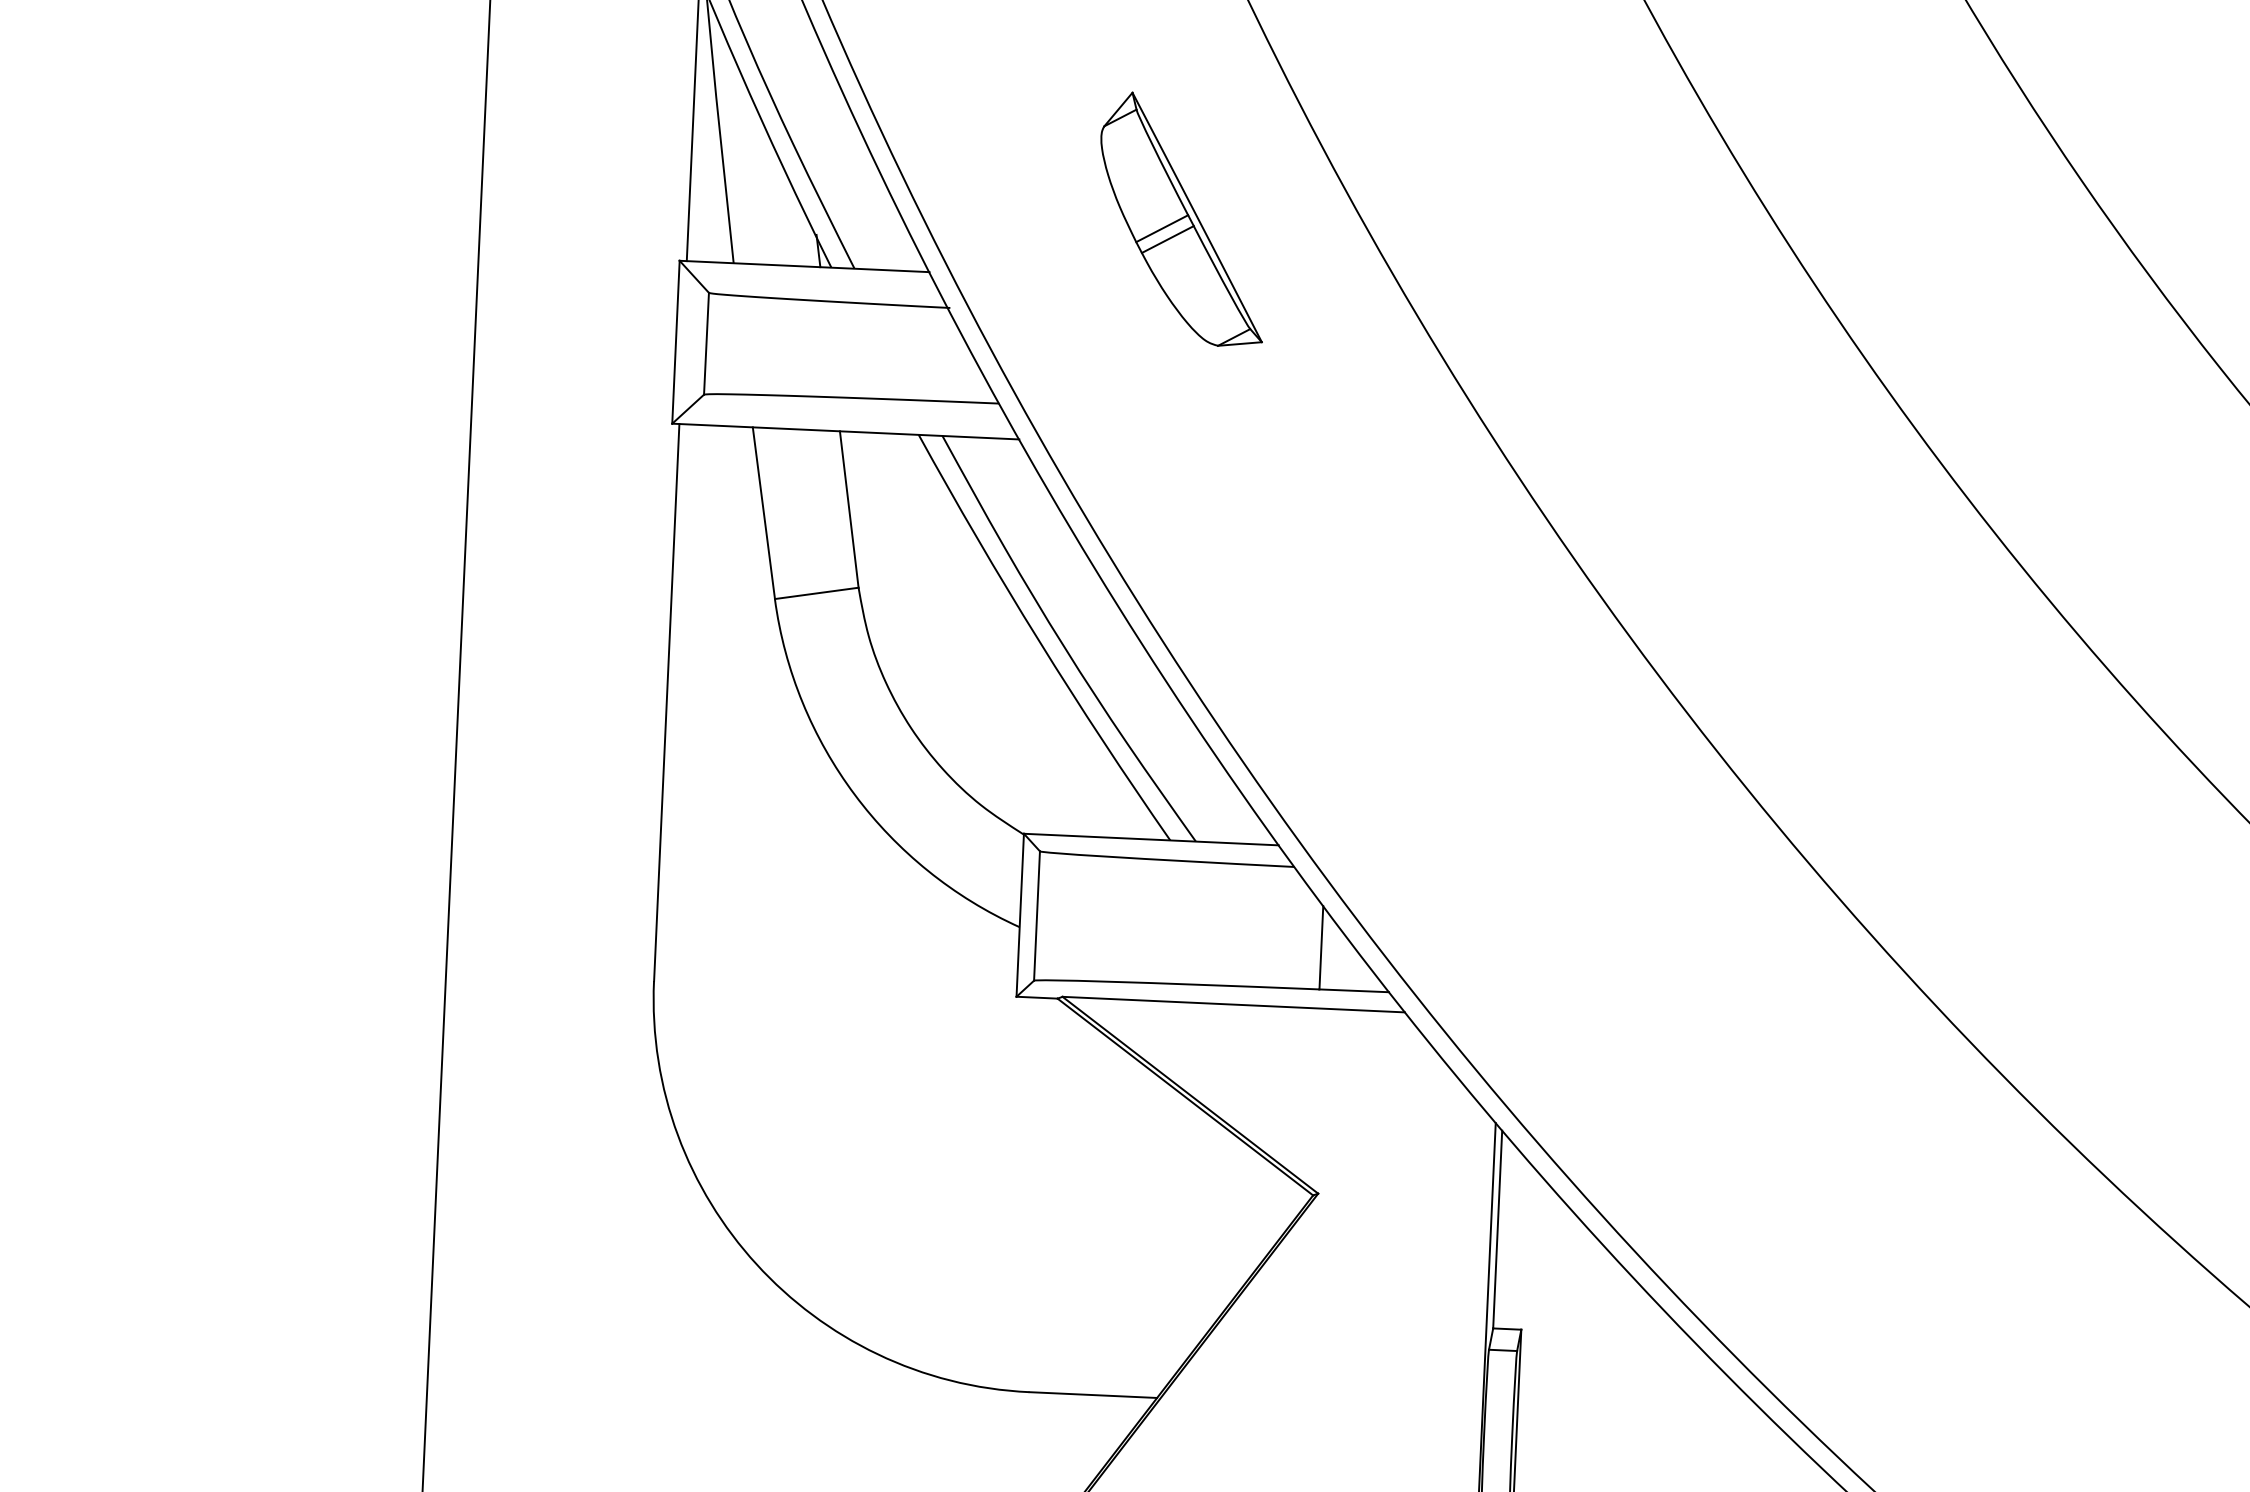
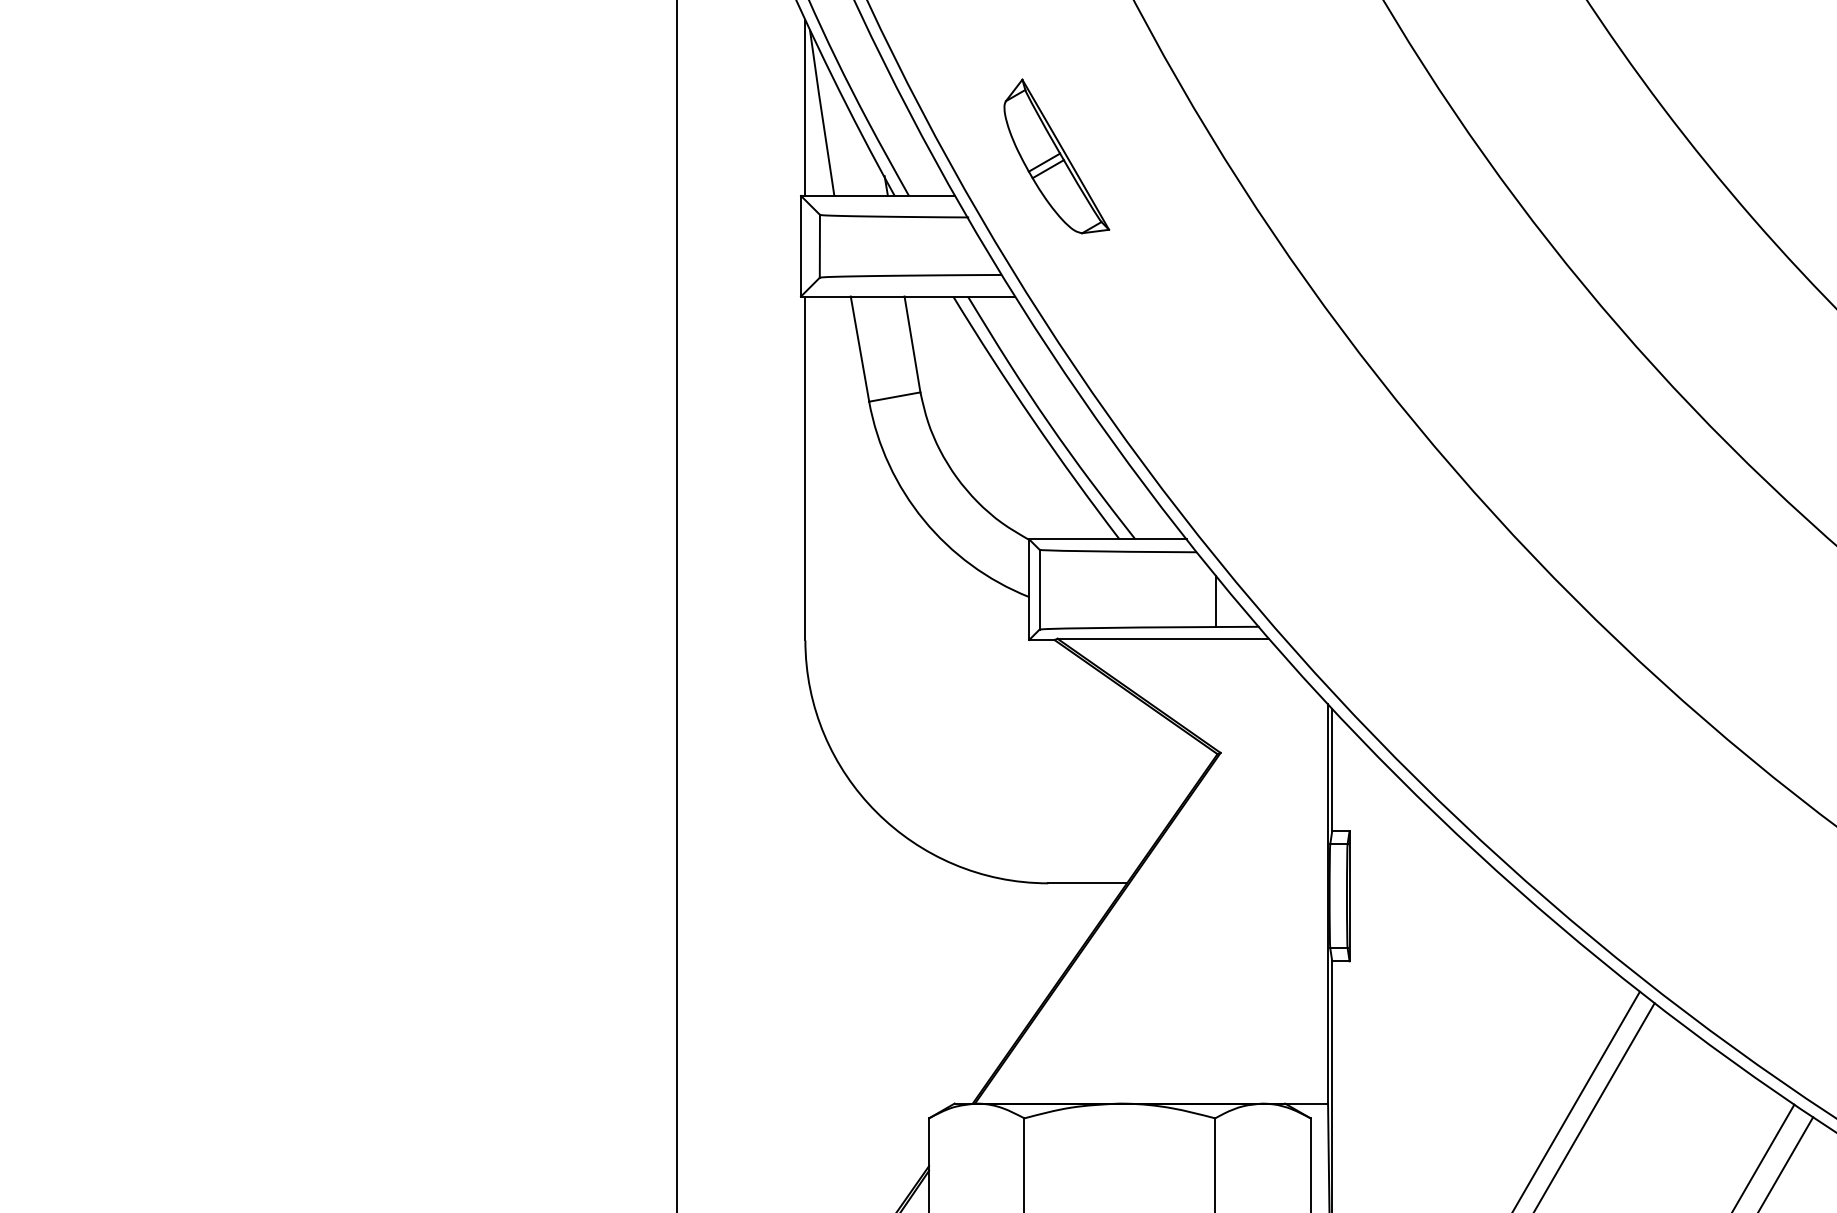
part: (1182, 219) -> (1056, 156), moved

